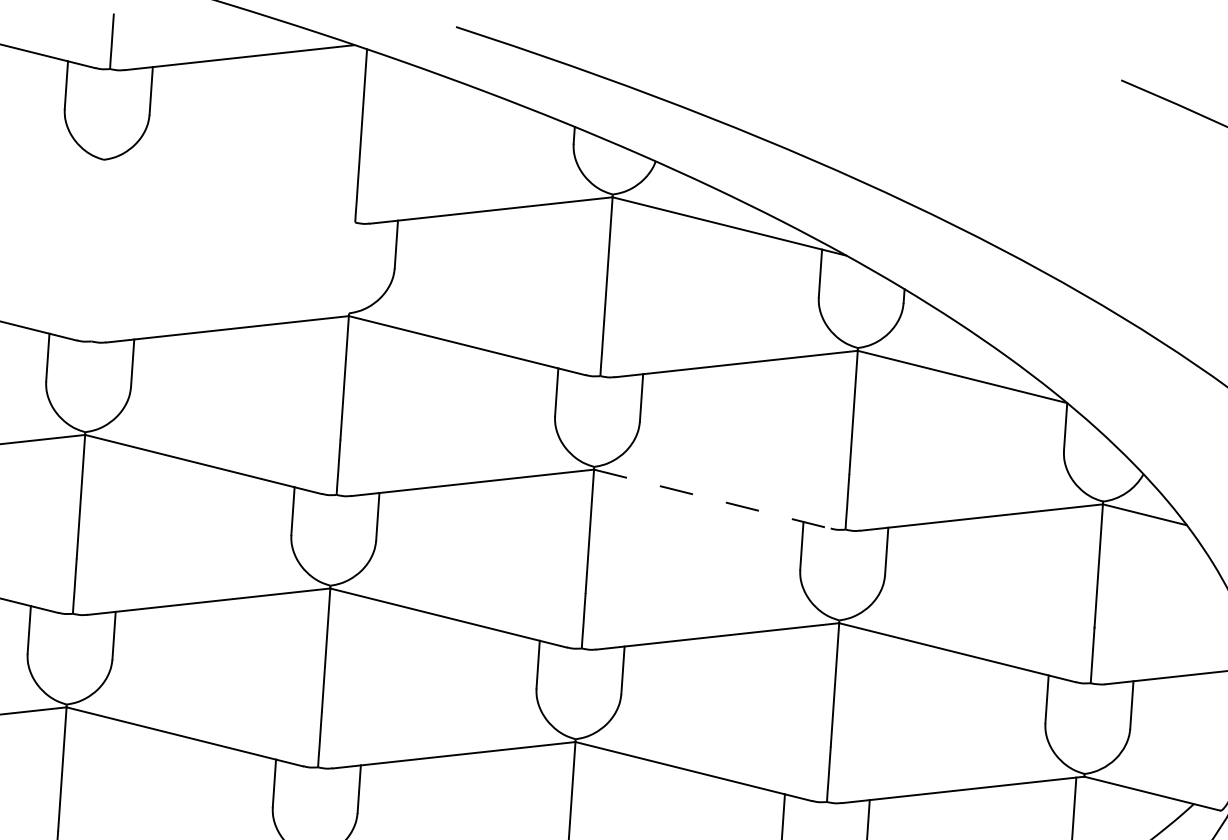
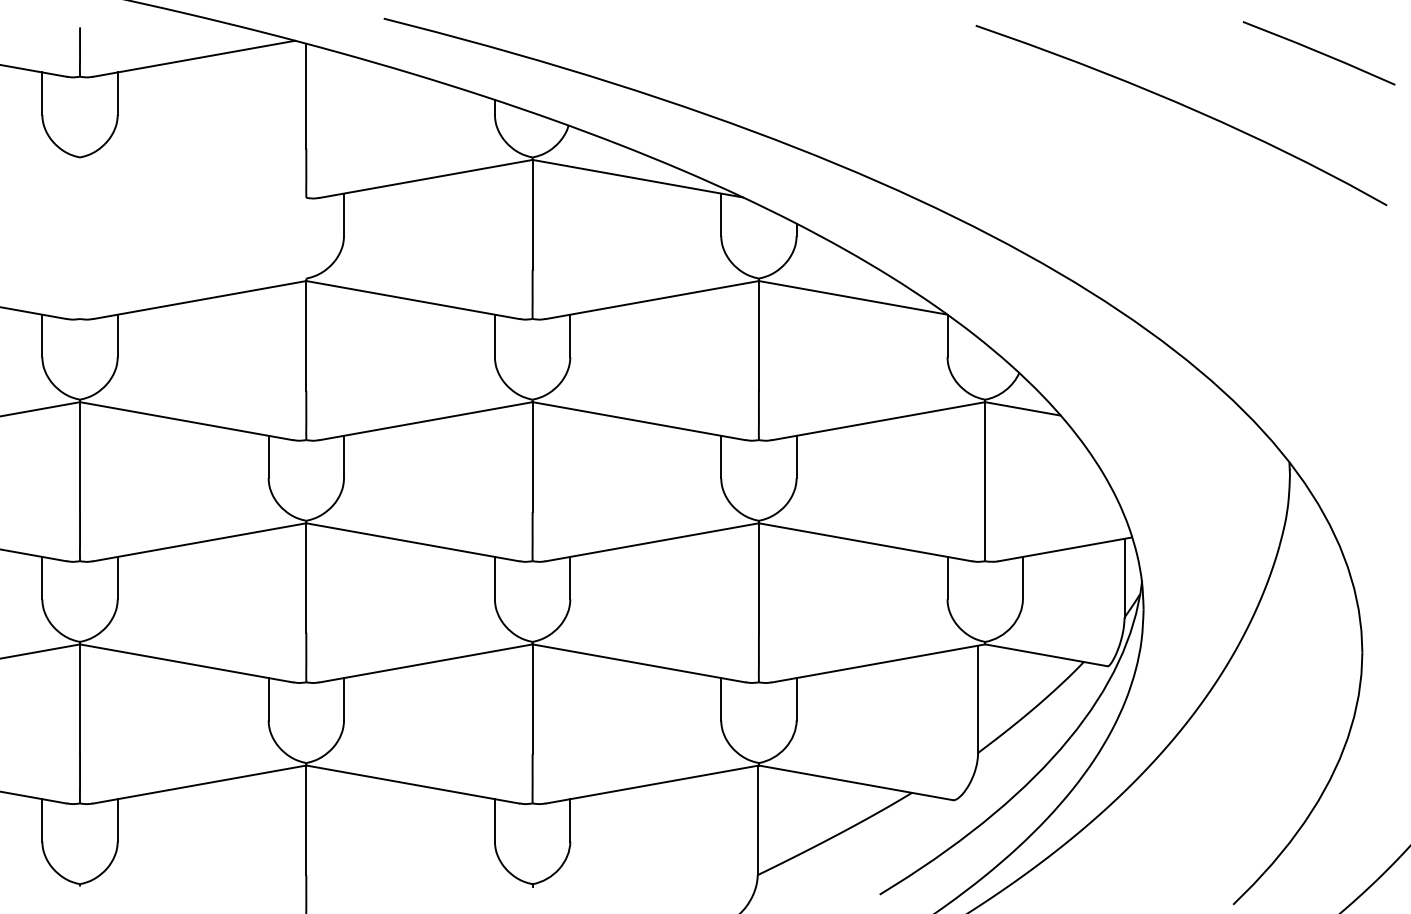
line: (712, 499) -> (639, 421), dashed -> solid

